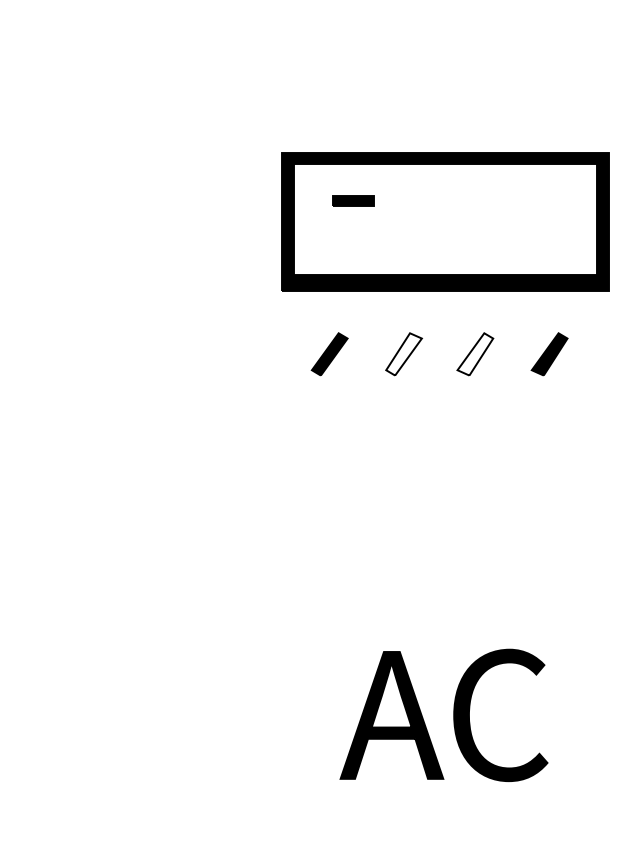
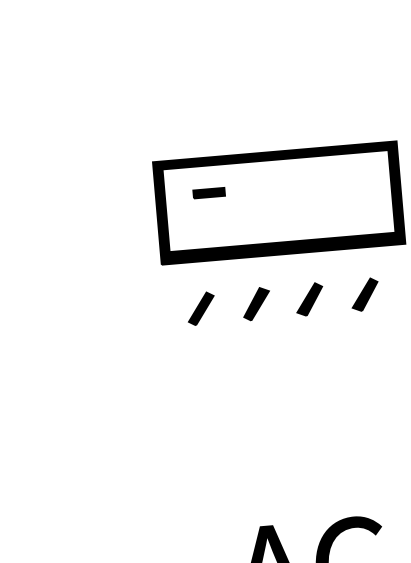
fill: (403, 354) -> (256, 304), added
fill: (475, 354) -> (309, 299), added

